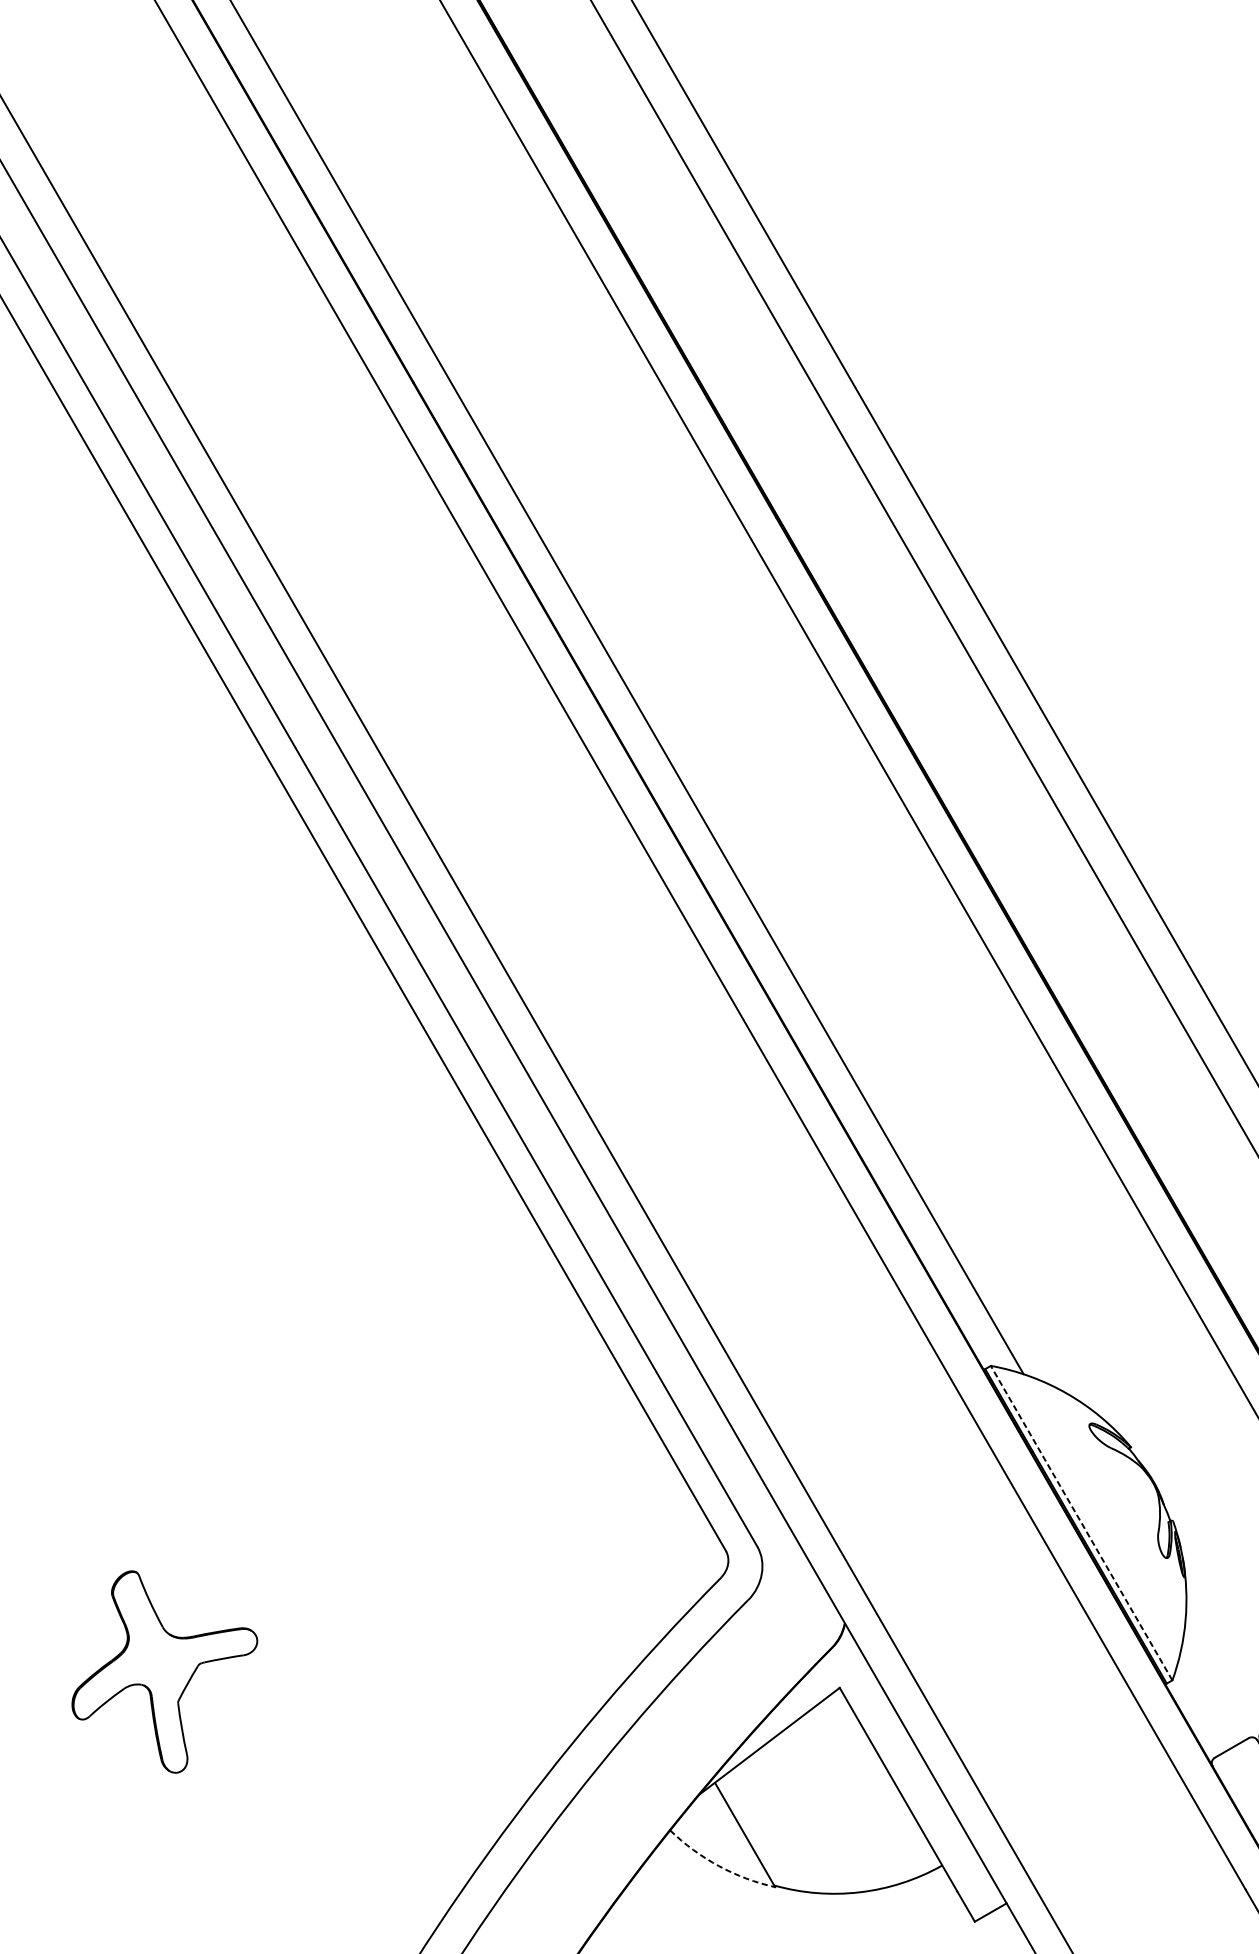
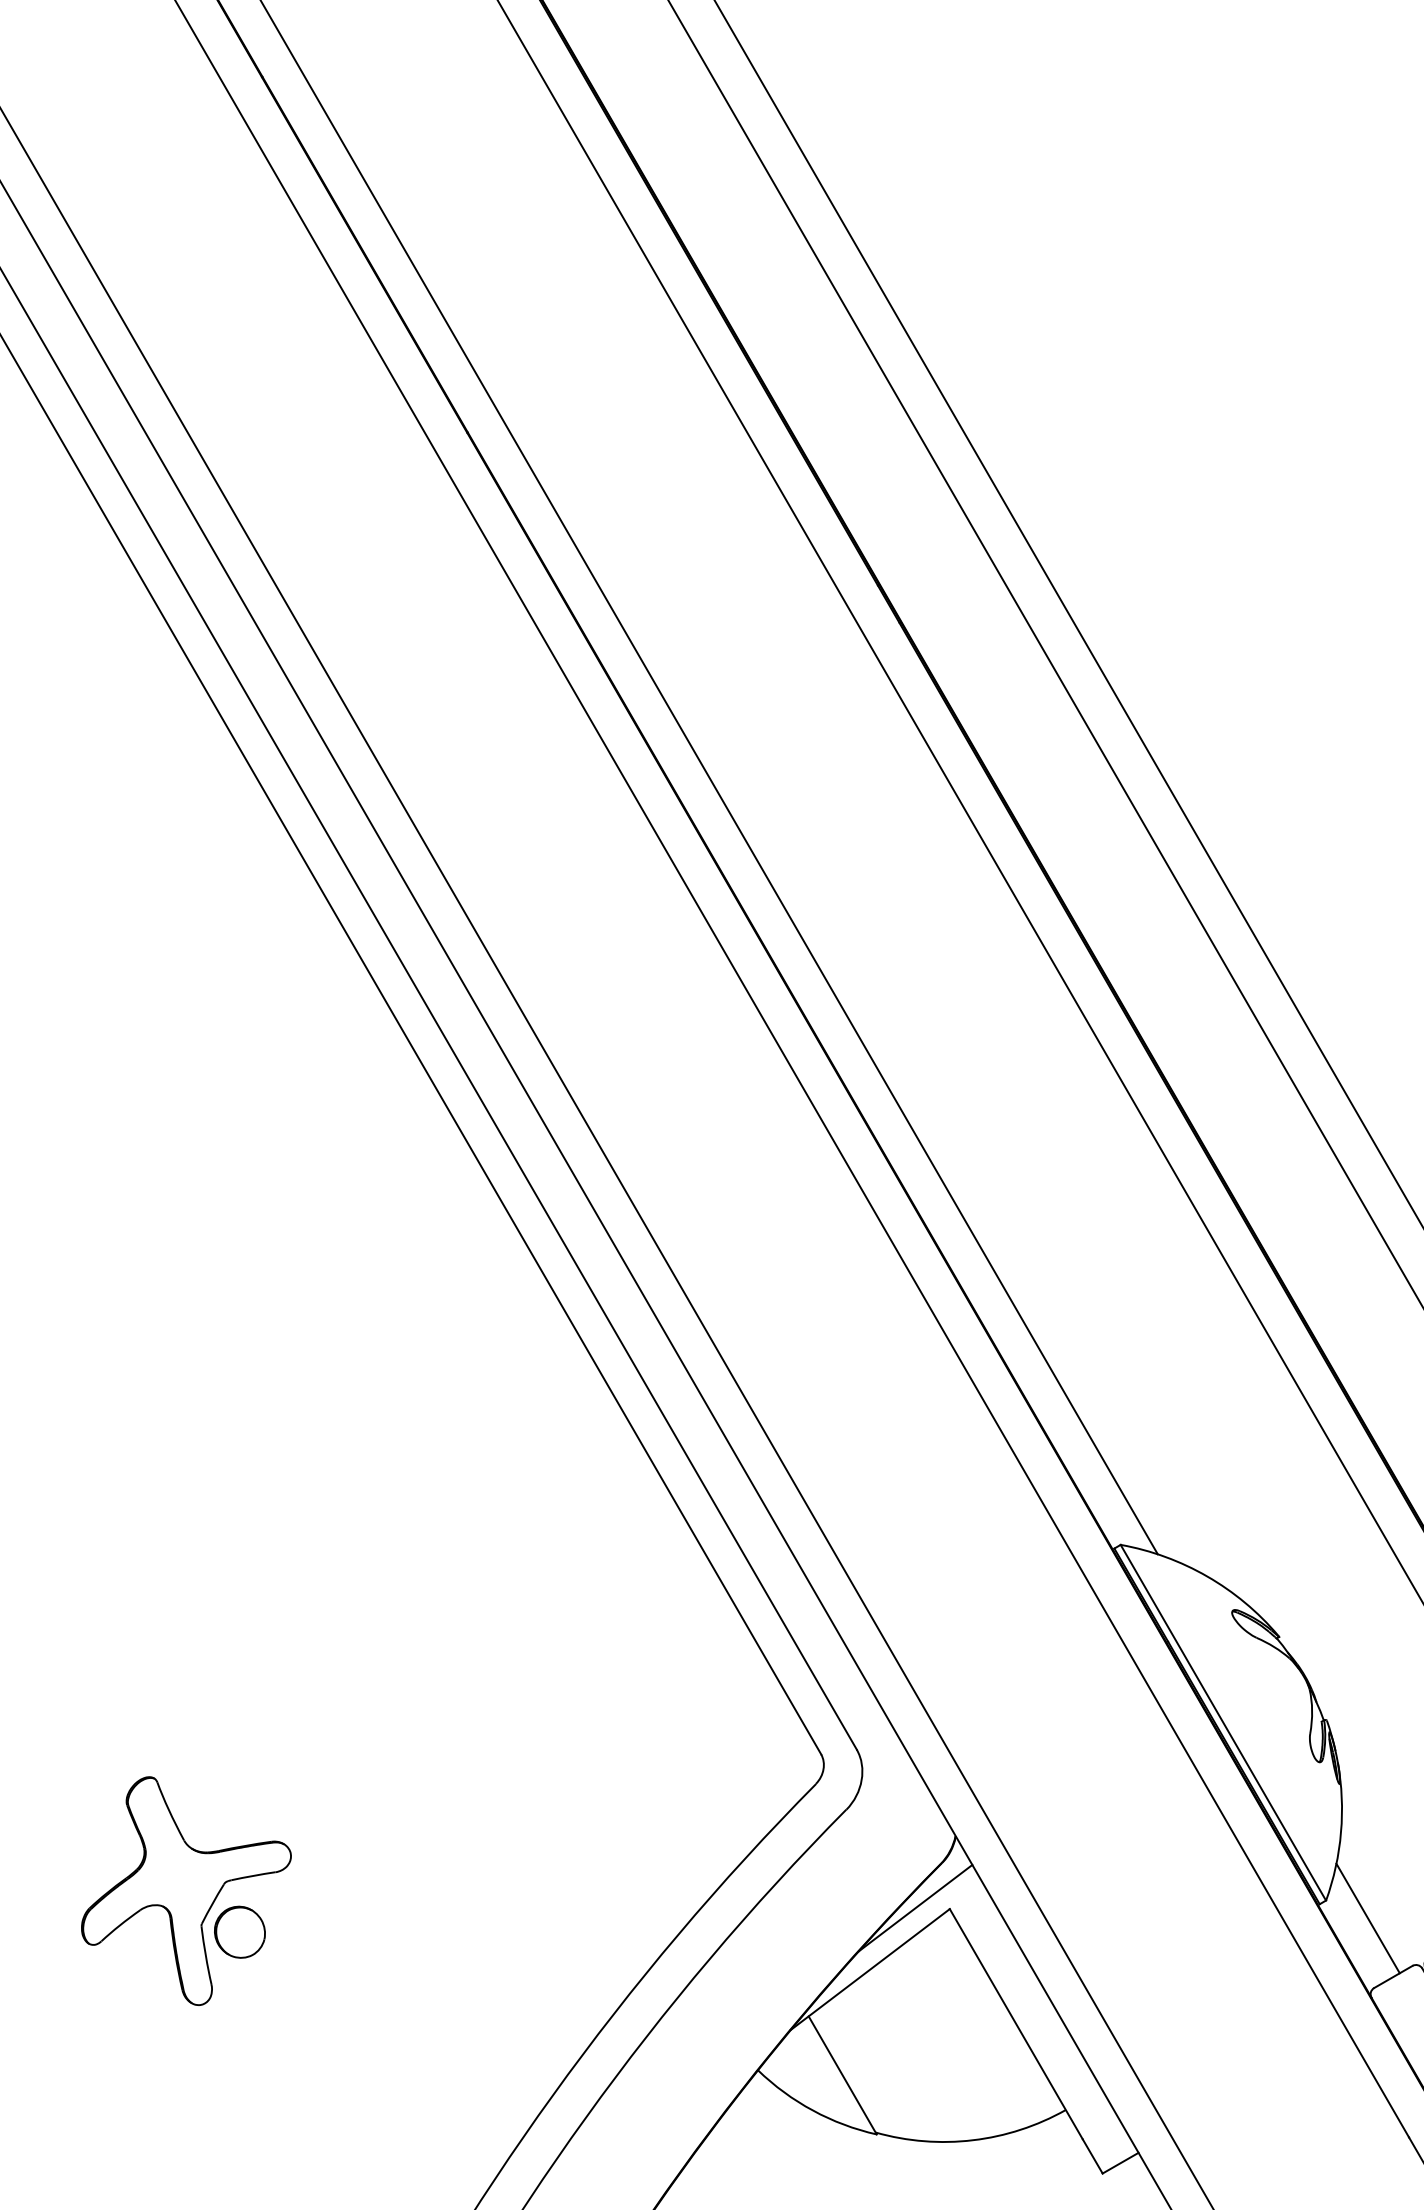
line: (1081, 1522) -> (1223, 1722), dashed -> solid
line: (809, 1686) -> (915, 1907), added
line: (1209, 1696) -> (1367, 1918), added
part: (211, 1707) -> (239, 1931), added
arc: (718, 1865) -> (812, 2110), dashed -> solid

